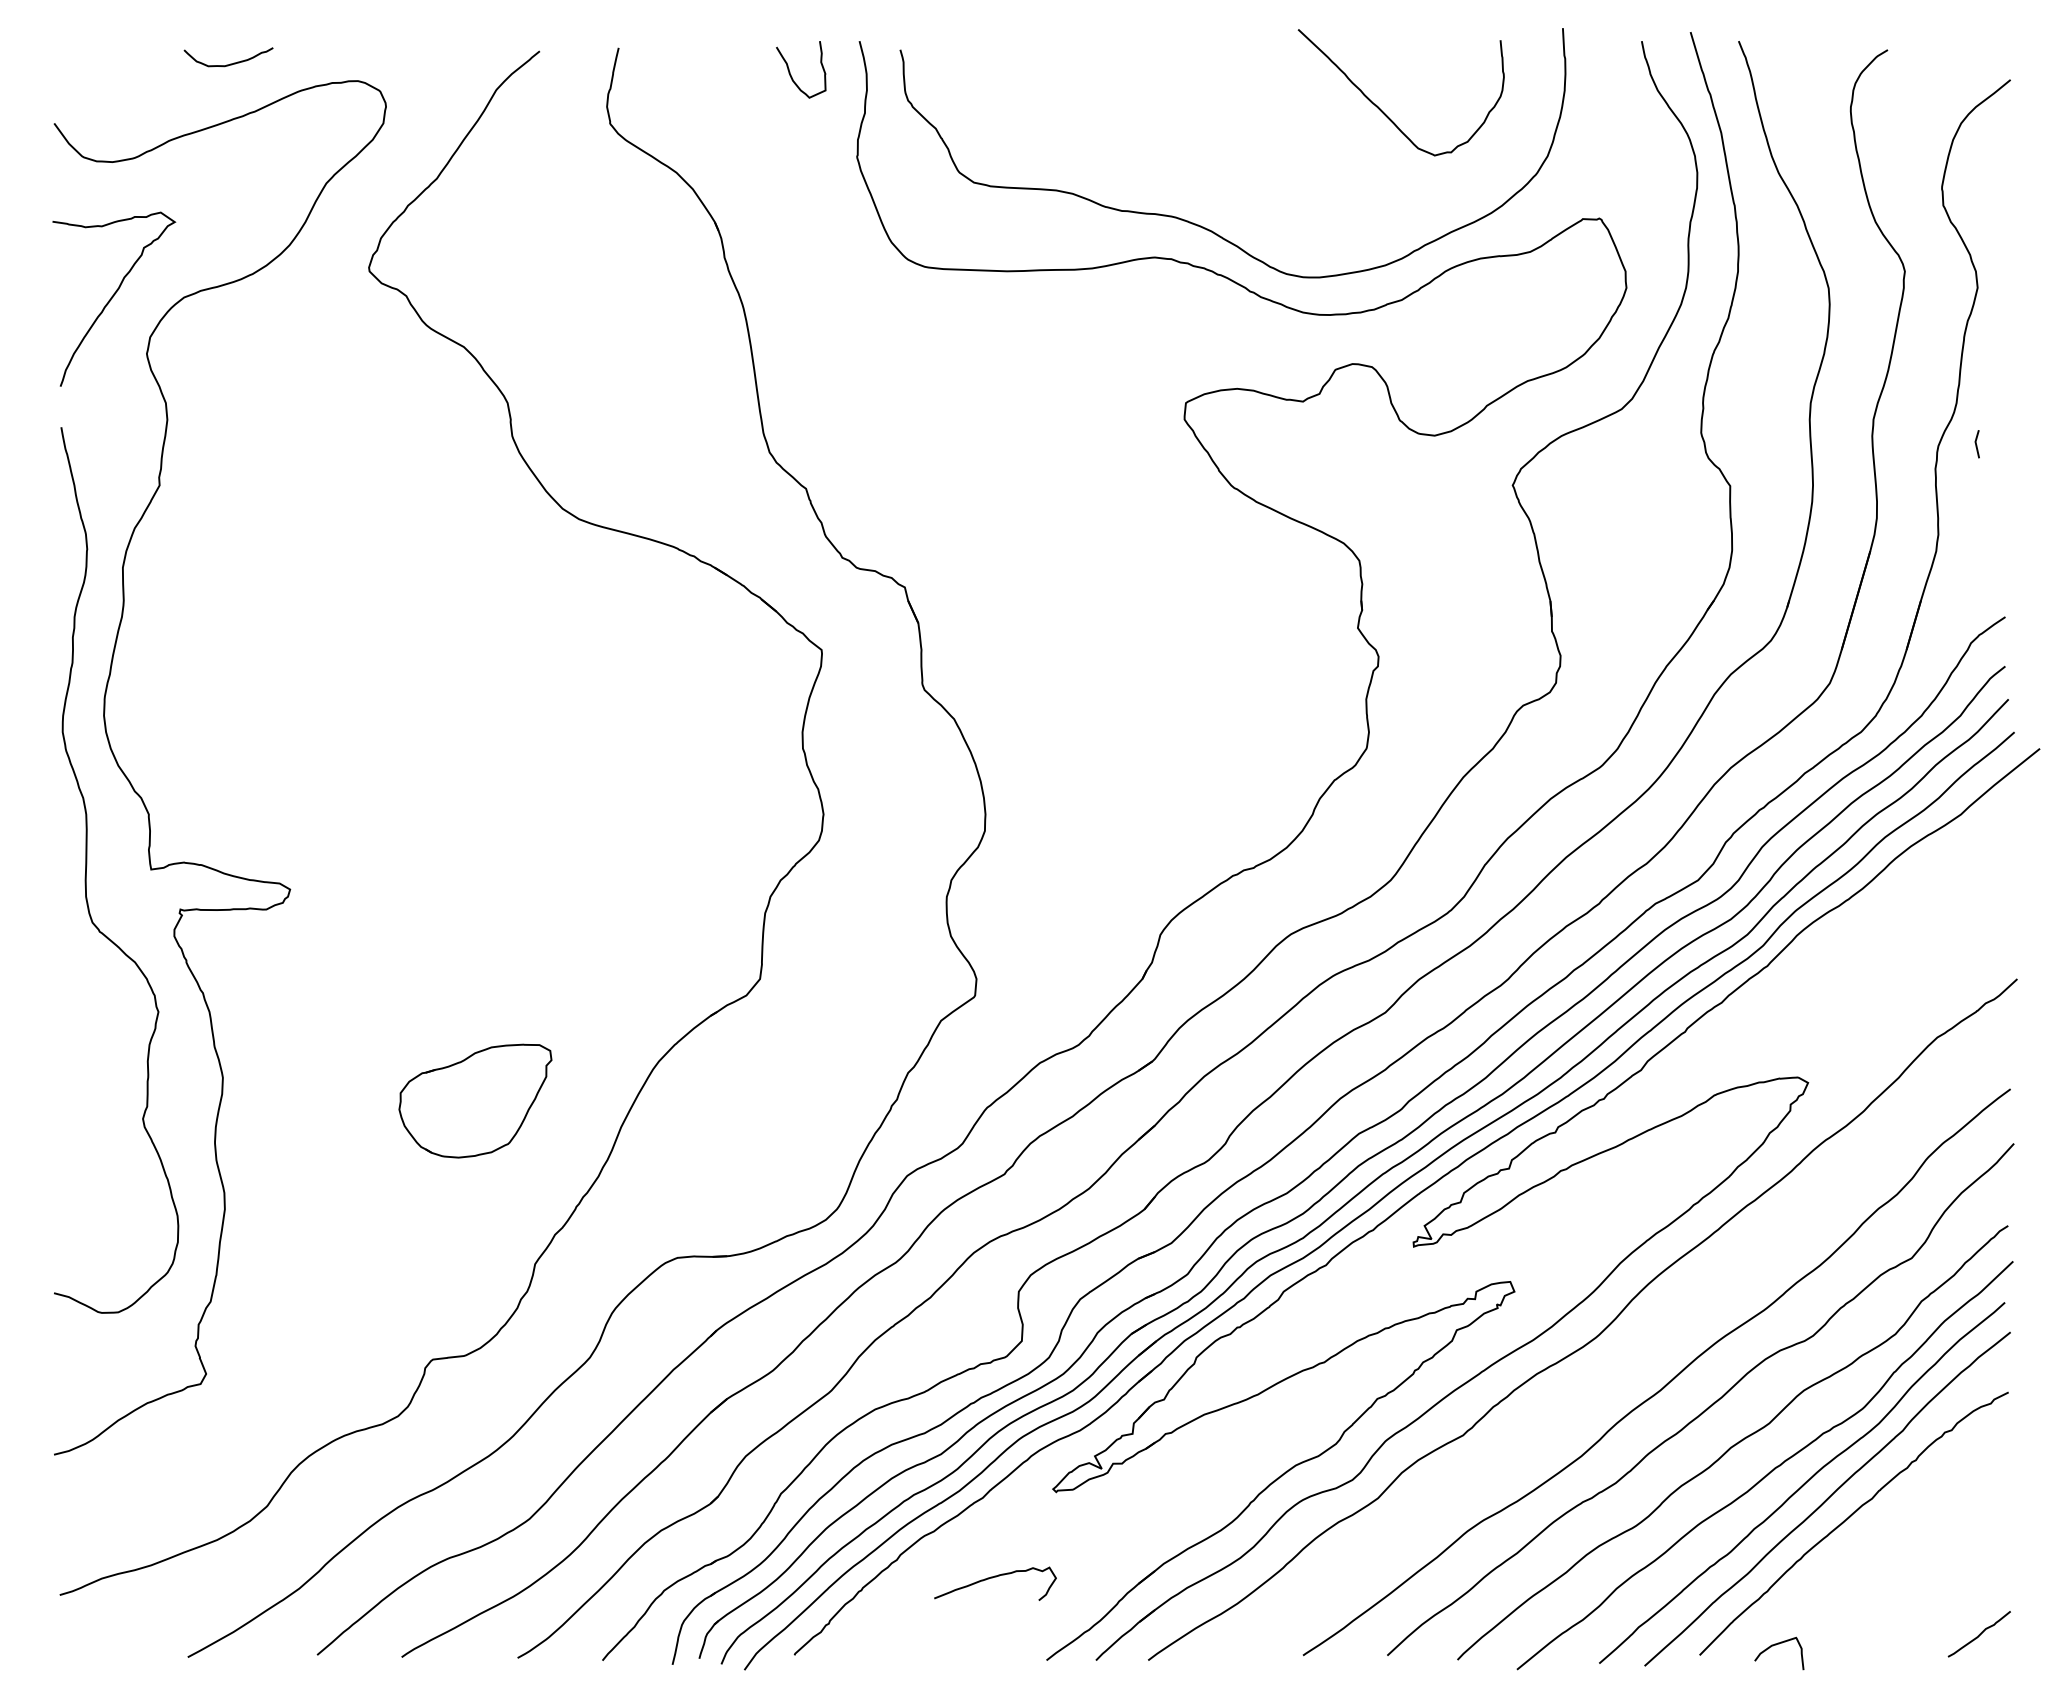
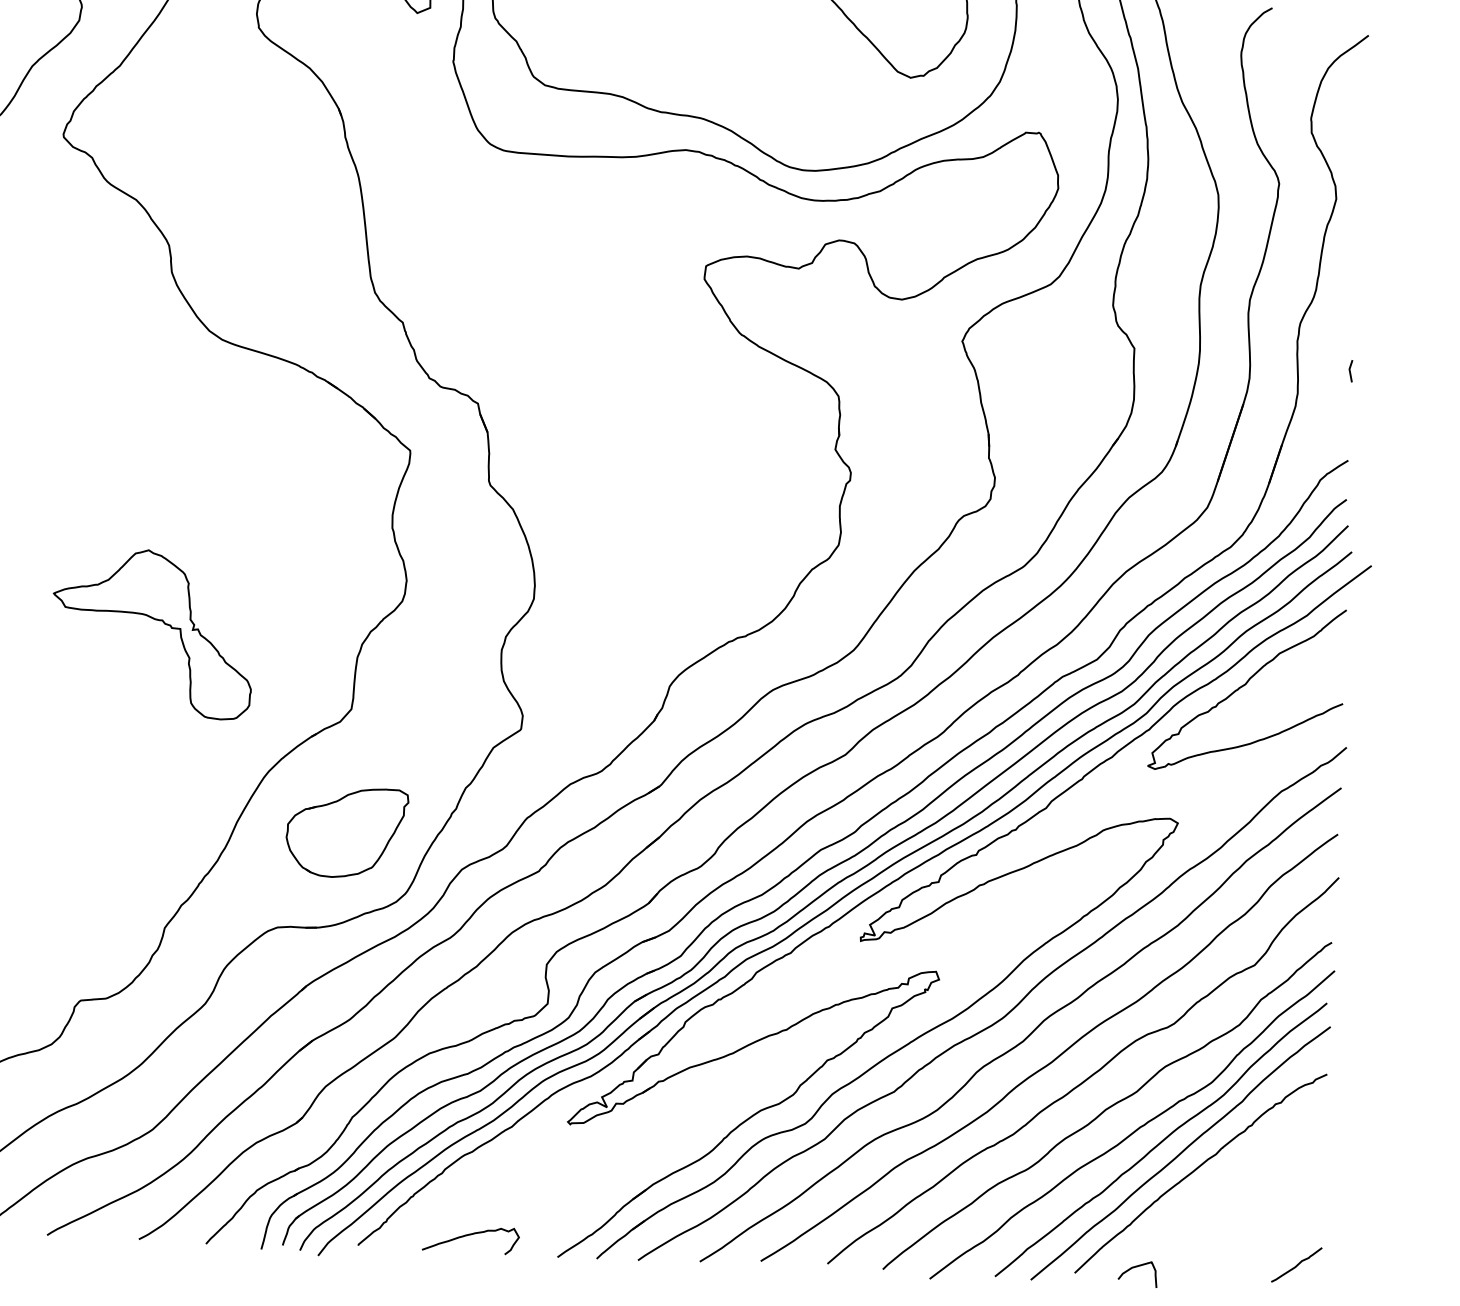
line: (1976, 444) -> (1350, 371), moved
part: (509, 876) -> (156, 620), added
curve: (1885, 906) -> (1244, 686), added
part: (475, 1100) -> (347, 832), moved
curve: (1631, 1355) -> (1029, 1033), added
curve: (992, 1578) -> (468, 1235), moved

